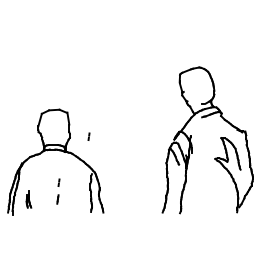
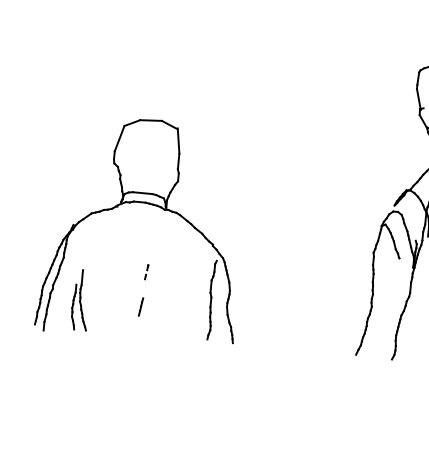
part: (88, 136) -> (216, 182), removed
part: (28, 199) -> (79, 301), size x1.67

